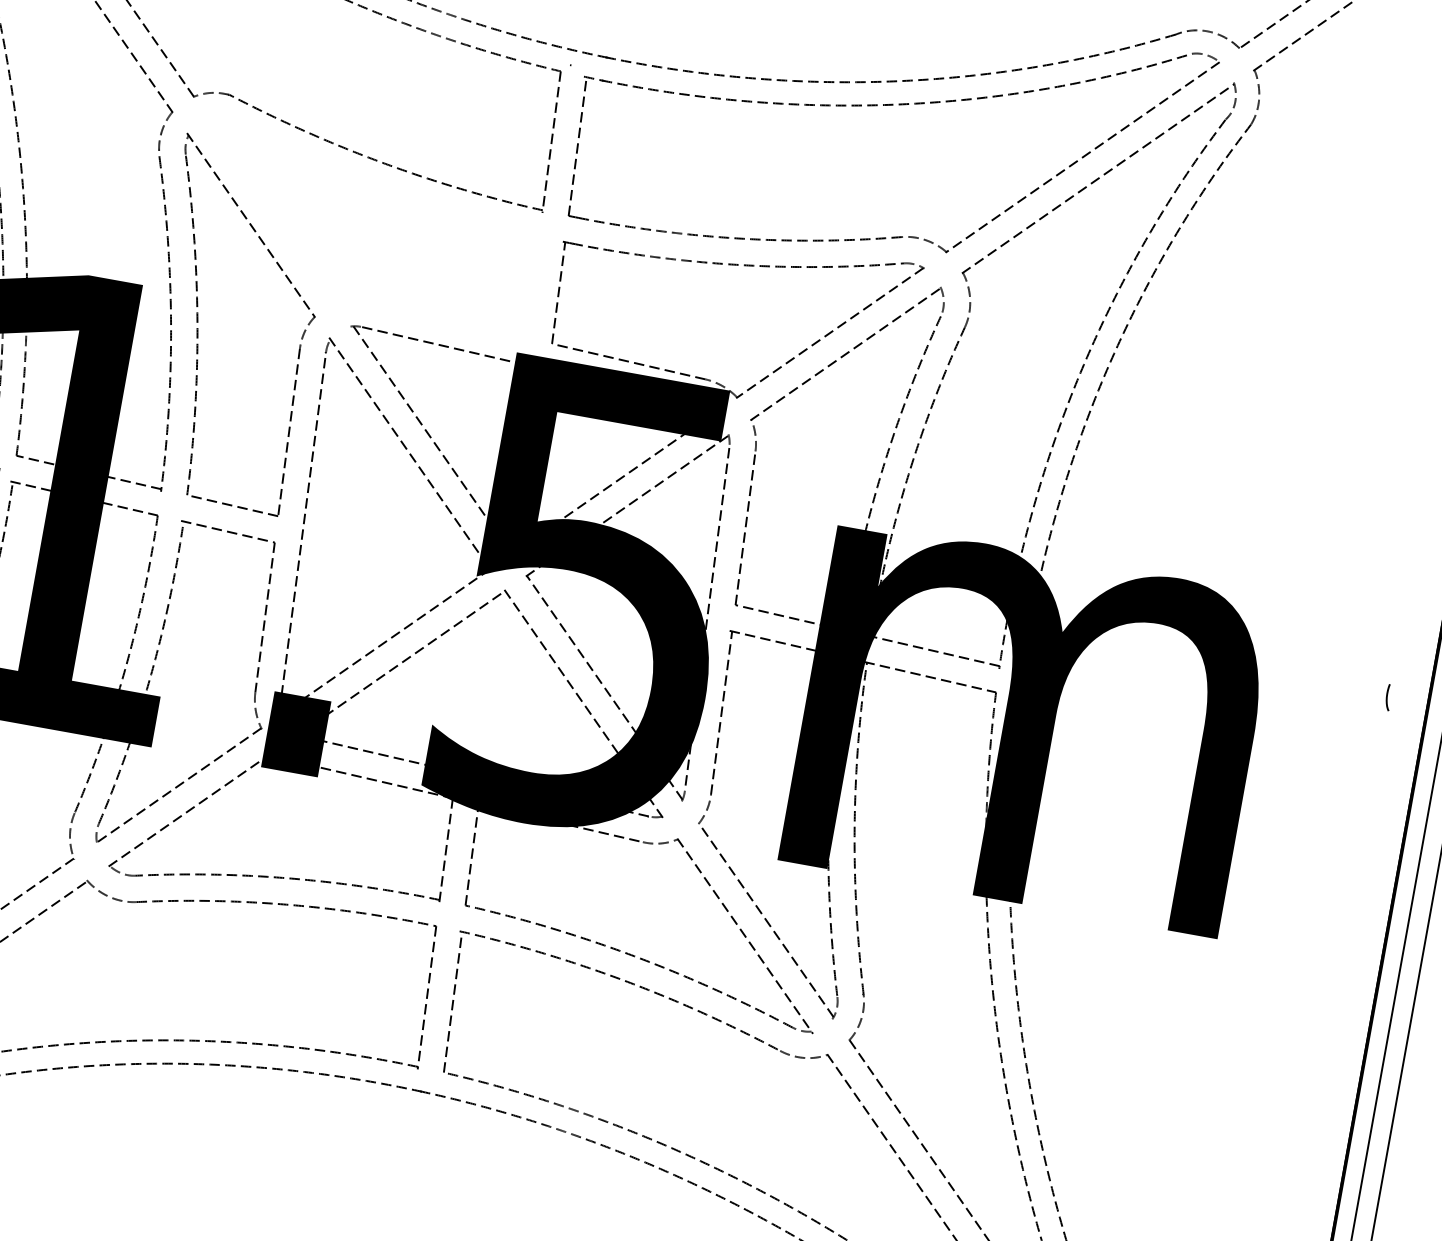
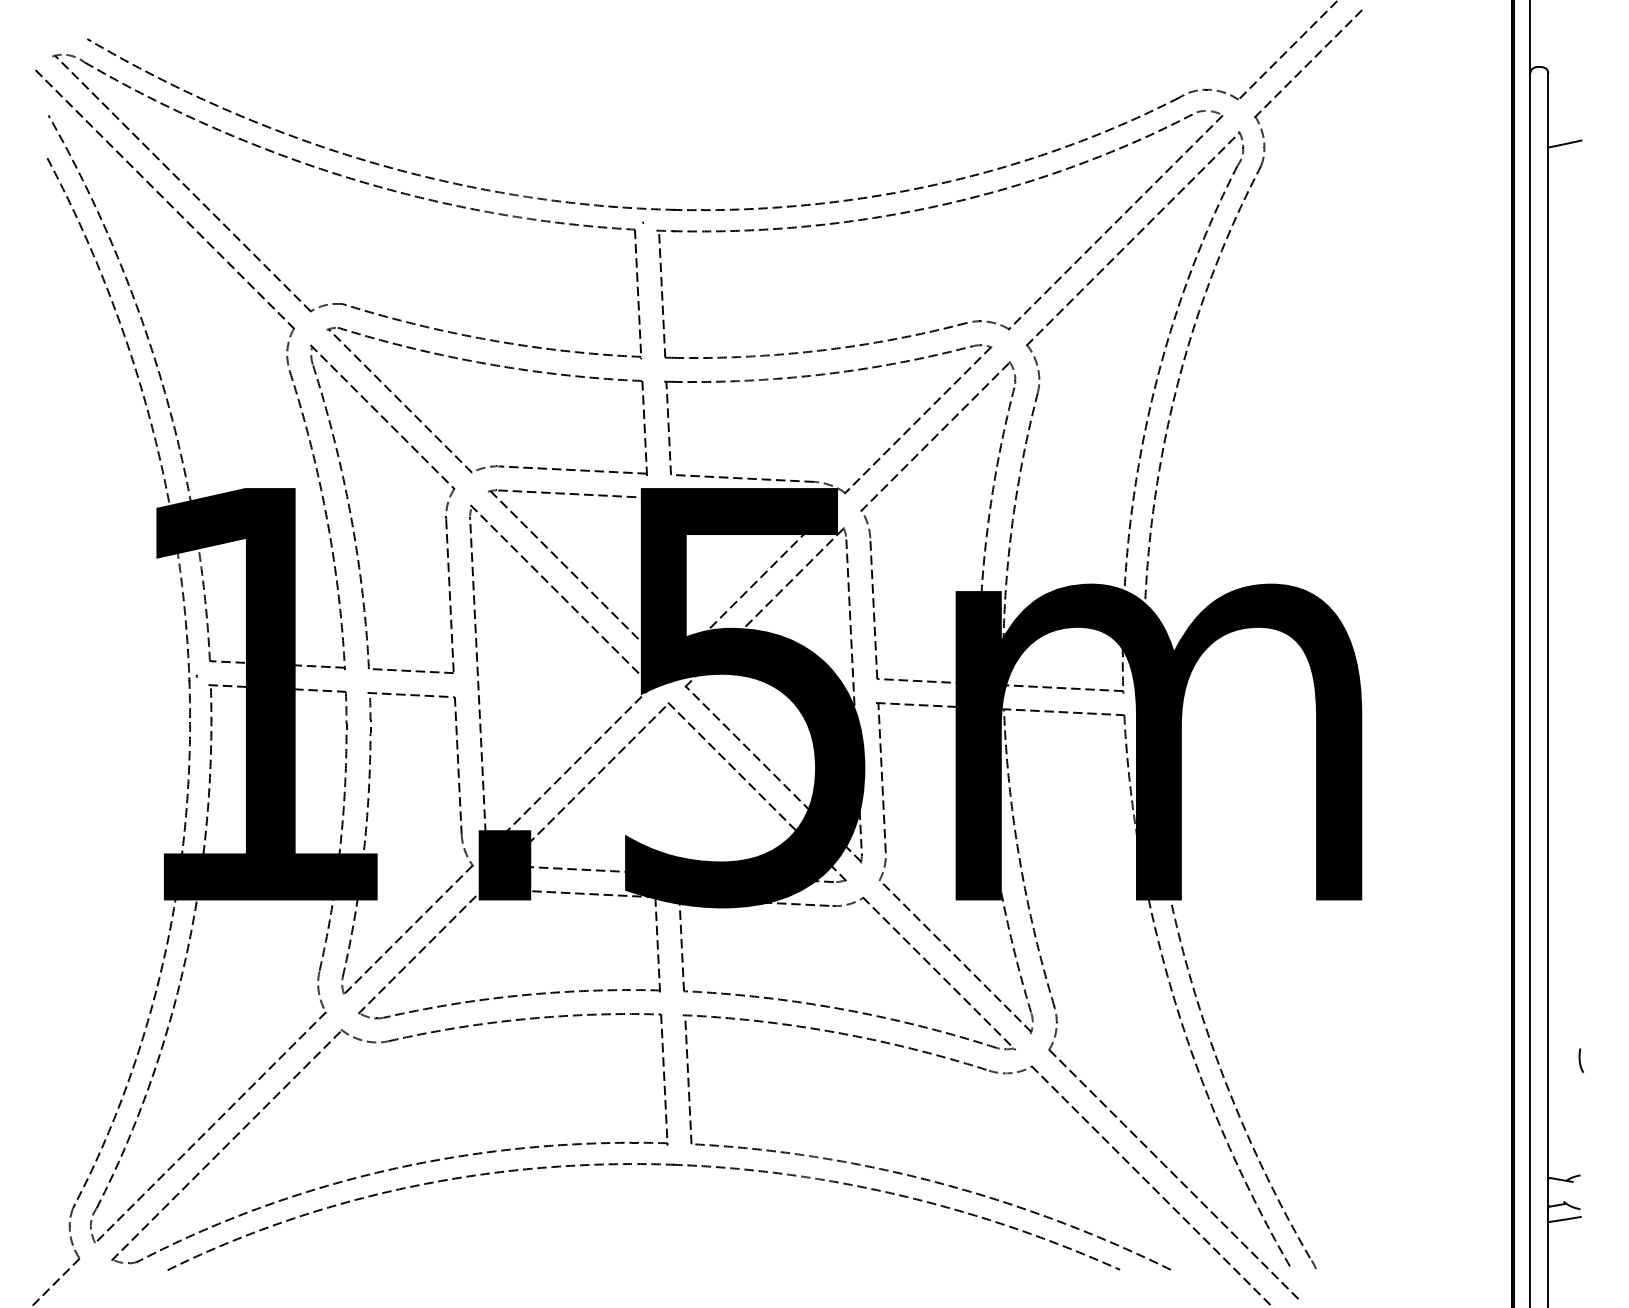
part: (382, 192) -> (494, 366), added
curve: (1387, 697) -> (1580, 1060), moved

